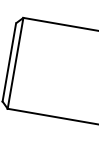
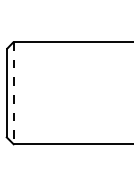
line: (15, 63) -> (13, 93), solid -> dashed

